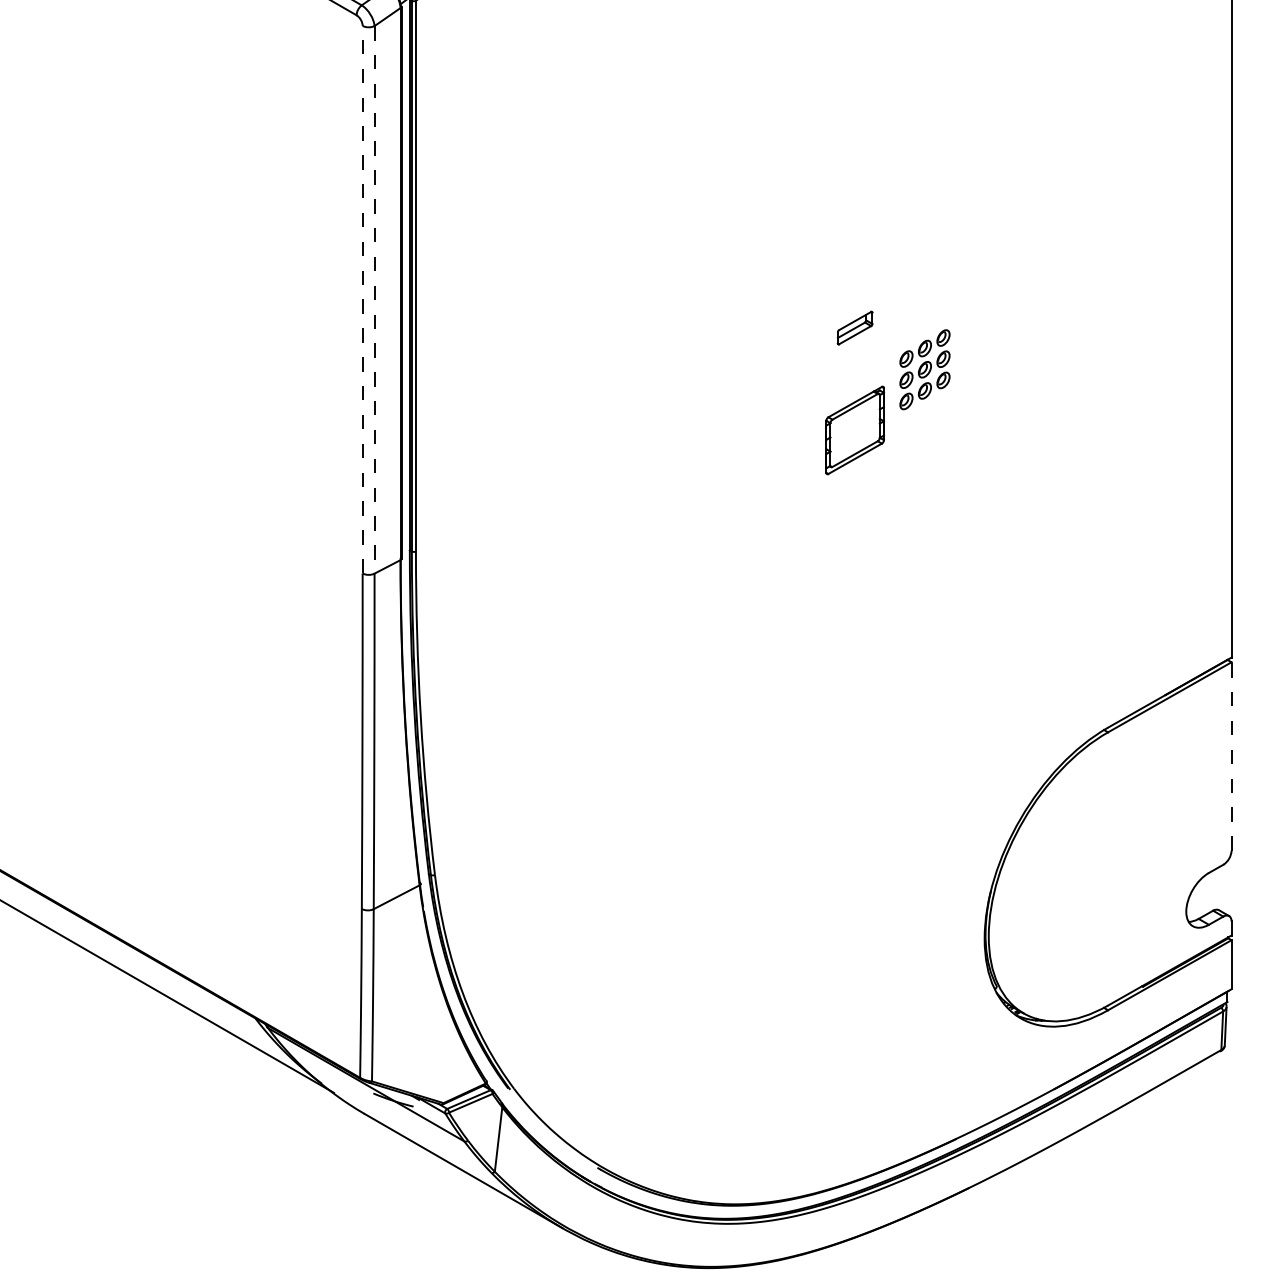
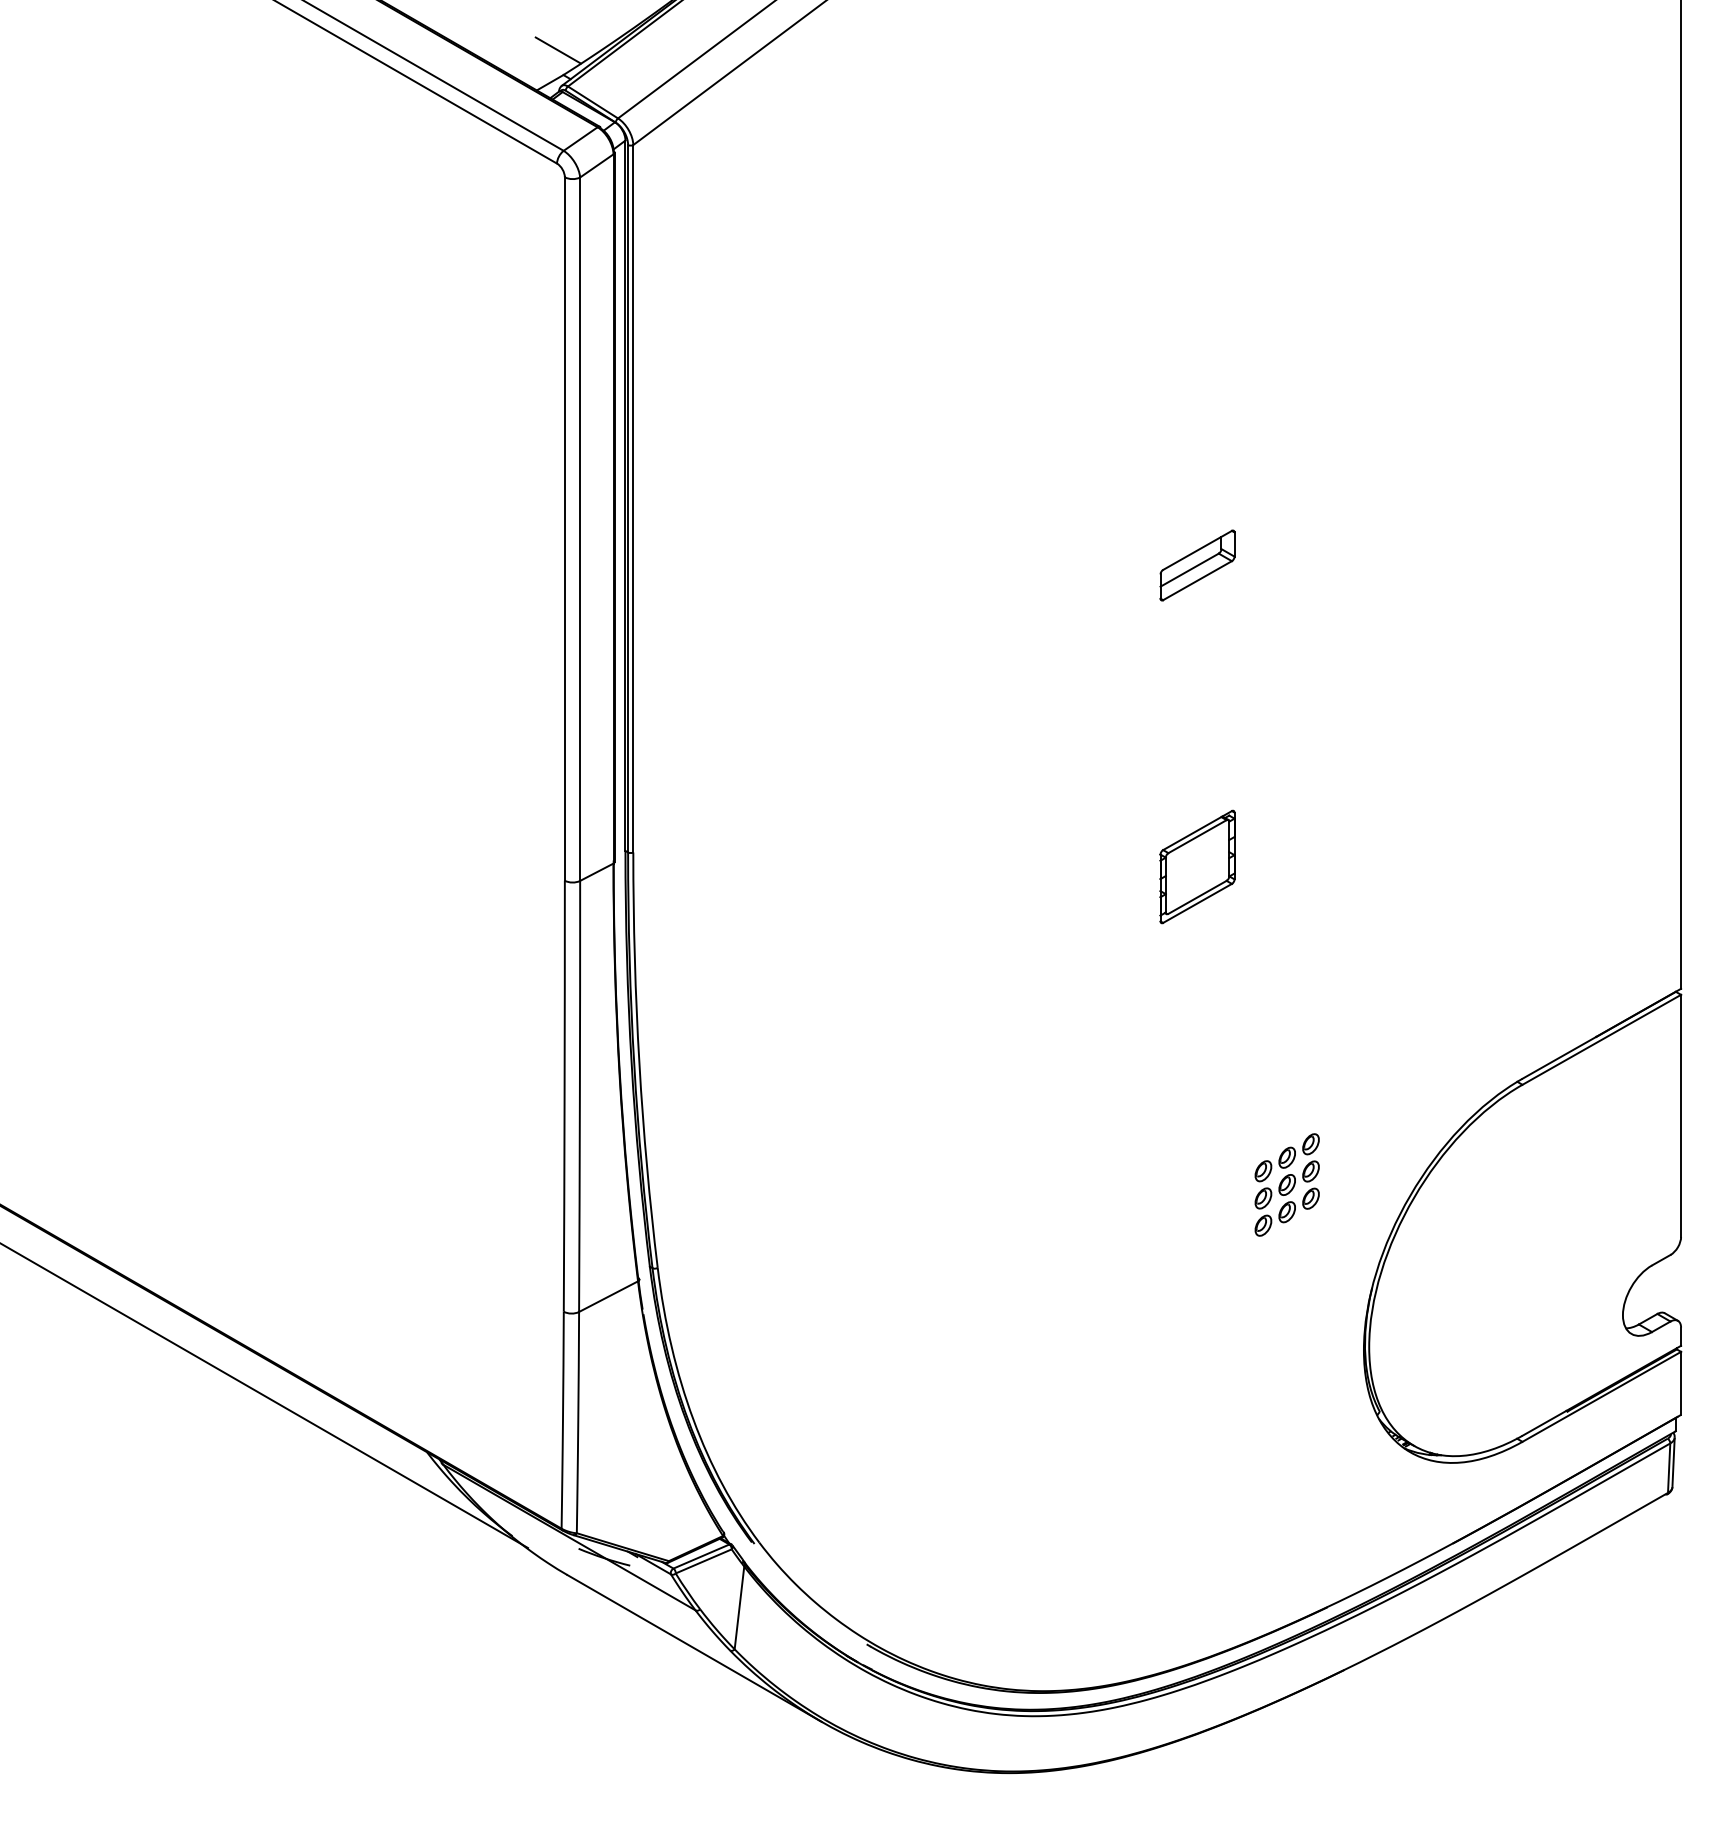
line: (362, 299) -> (564, 528), dashed -> solid
line: (374, 300) -> (580, 529), dashed -> solid
part: (855, 328) -> (1197, 565), size x1.67
part: (924, 369) -> (1286, 1184), moved
part: (855, 430) -> (1197, 866), moved
line: (1231, 756) -> (1681, 1115), dashed -> solid

